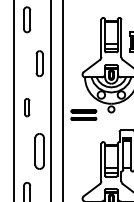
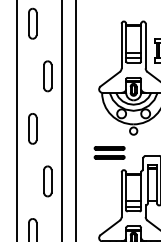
part: (26, 107) -> (32, 128), size x1.43
part: (83, 114) -> (109, 152), moved
part: (39, 151) -> (47, 181), size x0.71

